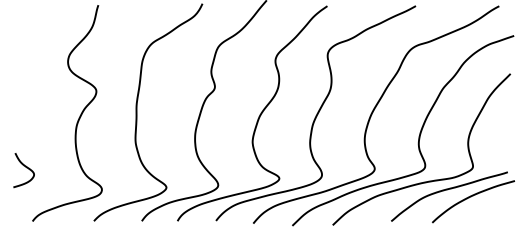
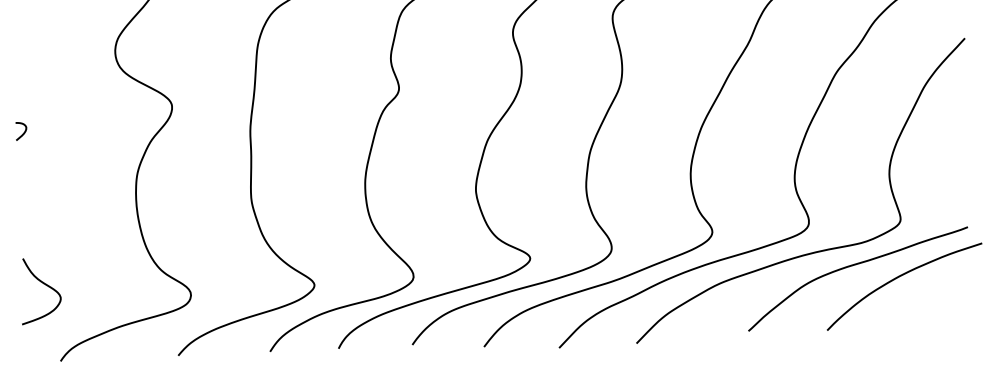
curve: (18, 100) -> (23, 130), added
curve: (25, 167) -> (43, 285), moved

